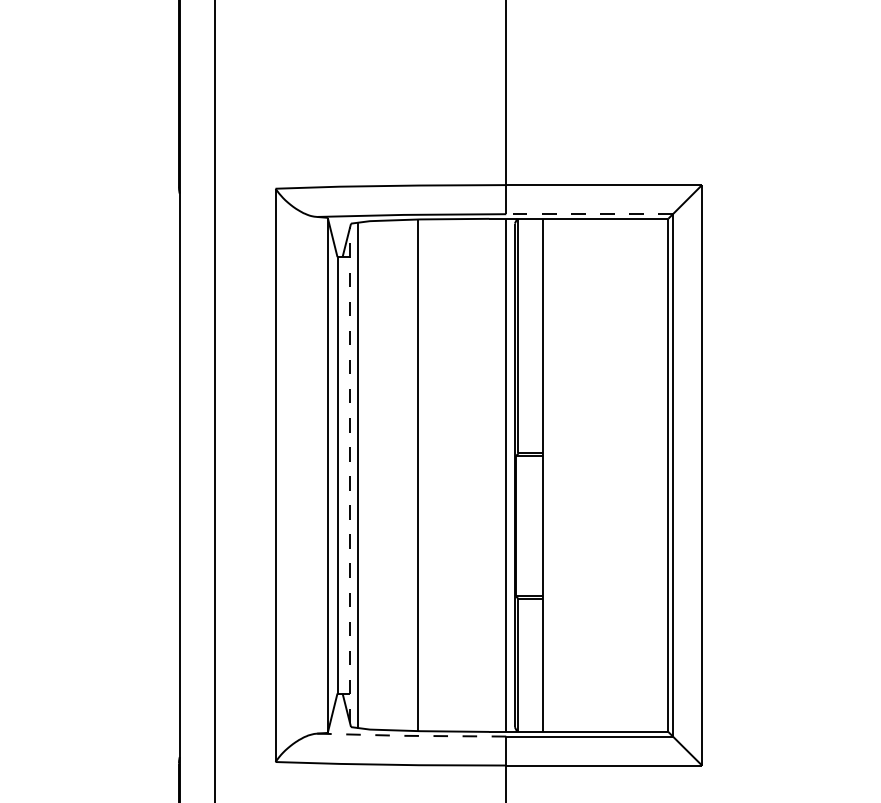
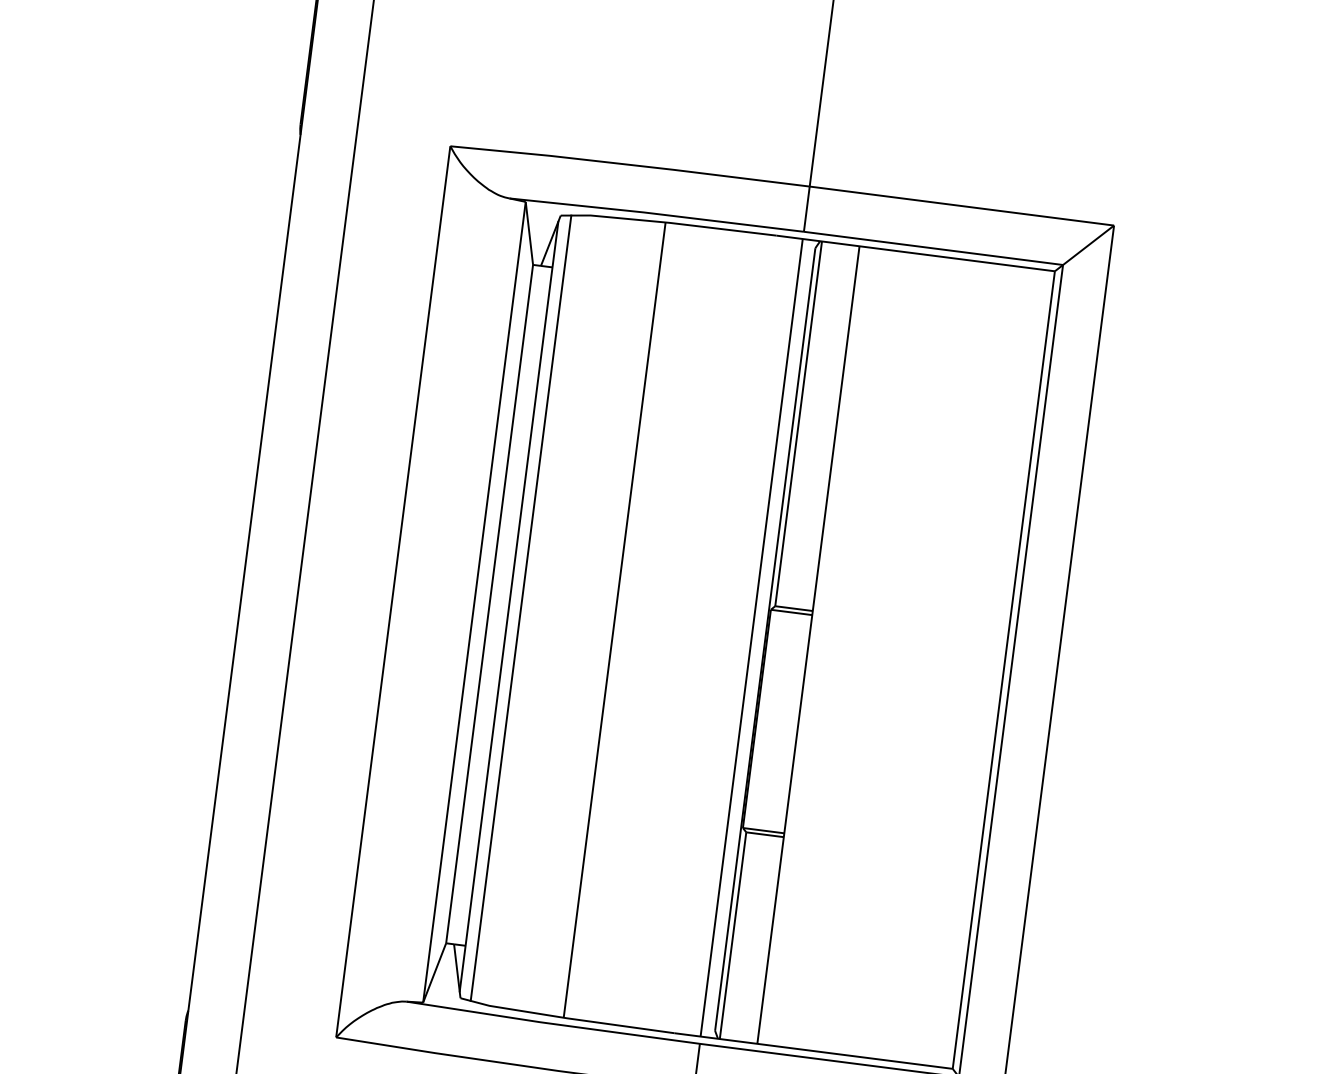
line: (589, 214) -> (933, 248), dashed -> solid
line: (350, 474) -> (509, 605), dashed -> solid
line: (411, 735) -> (552, 1023), dashed -> solid

